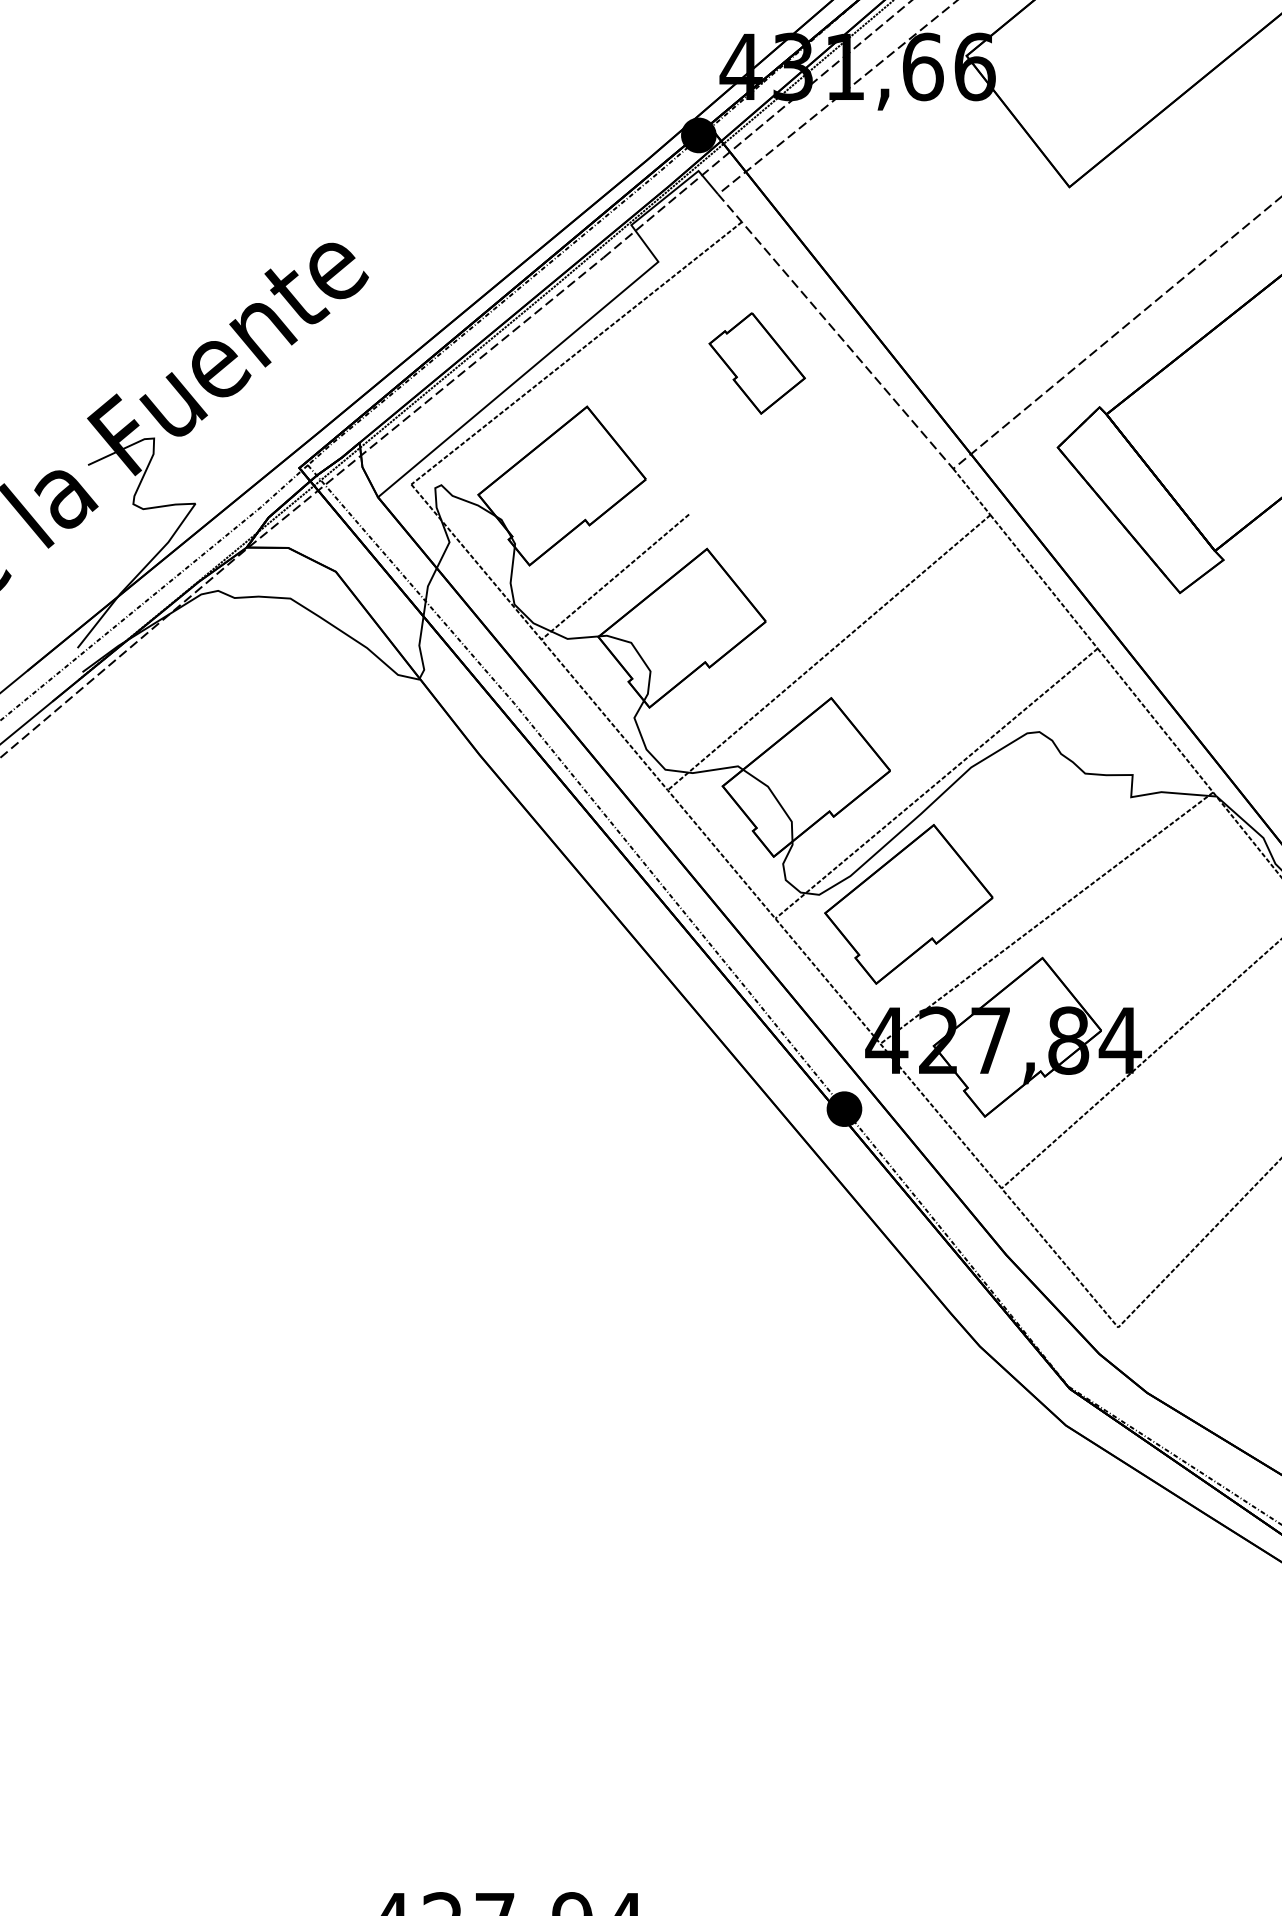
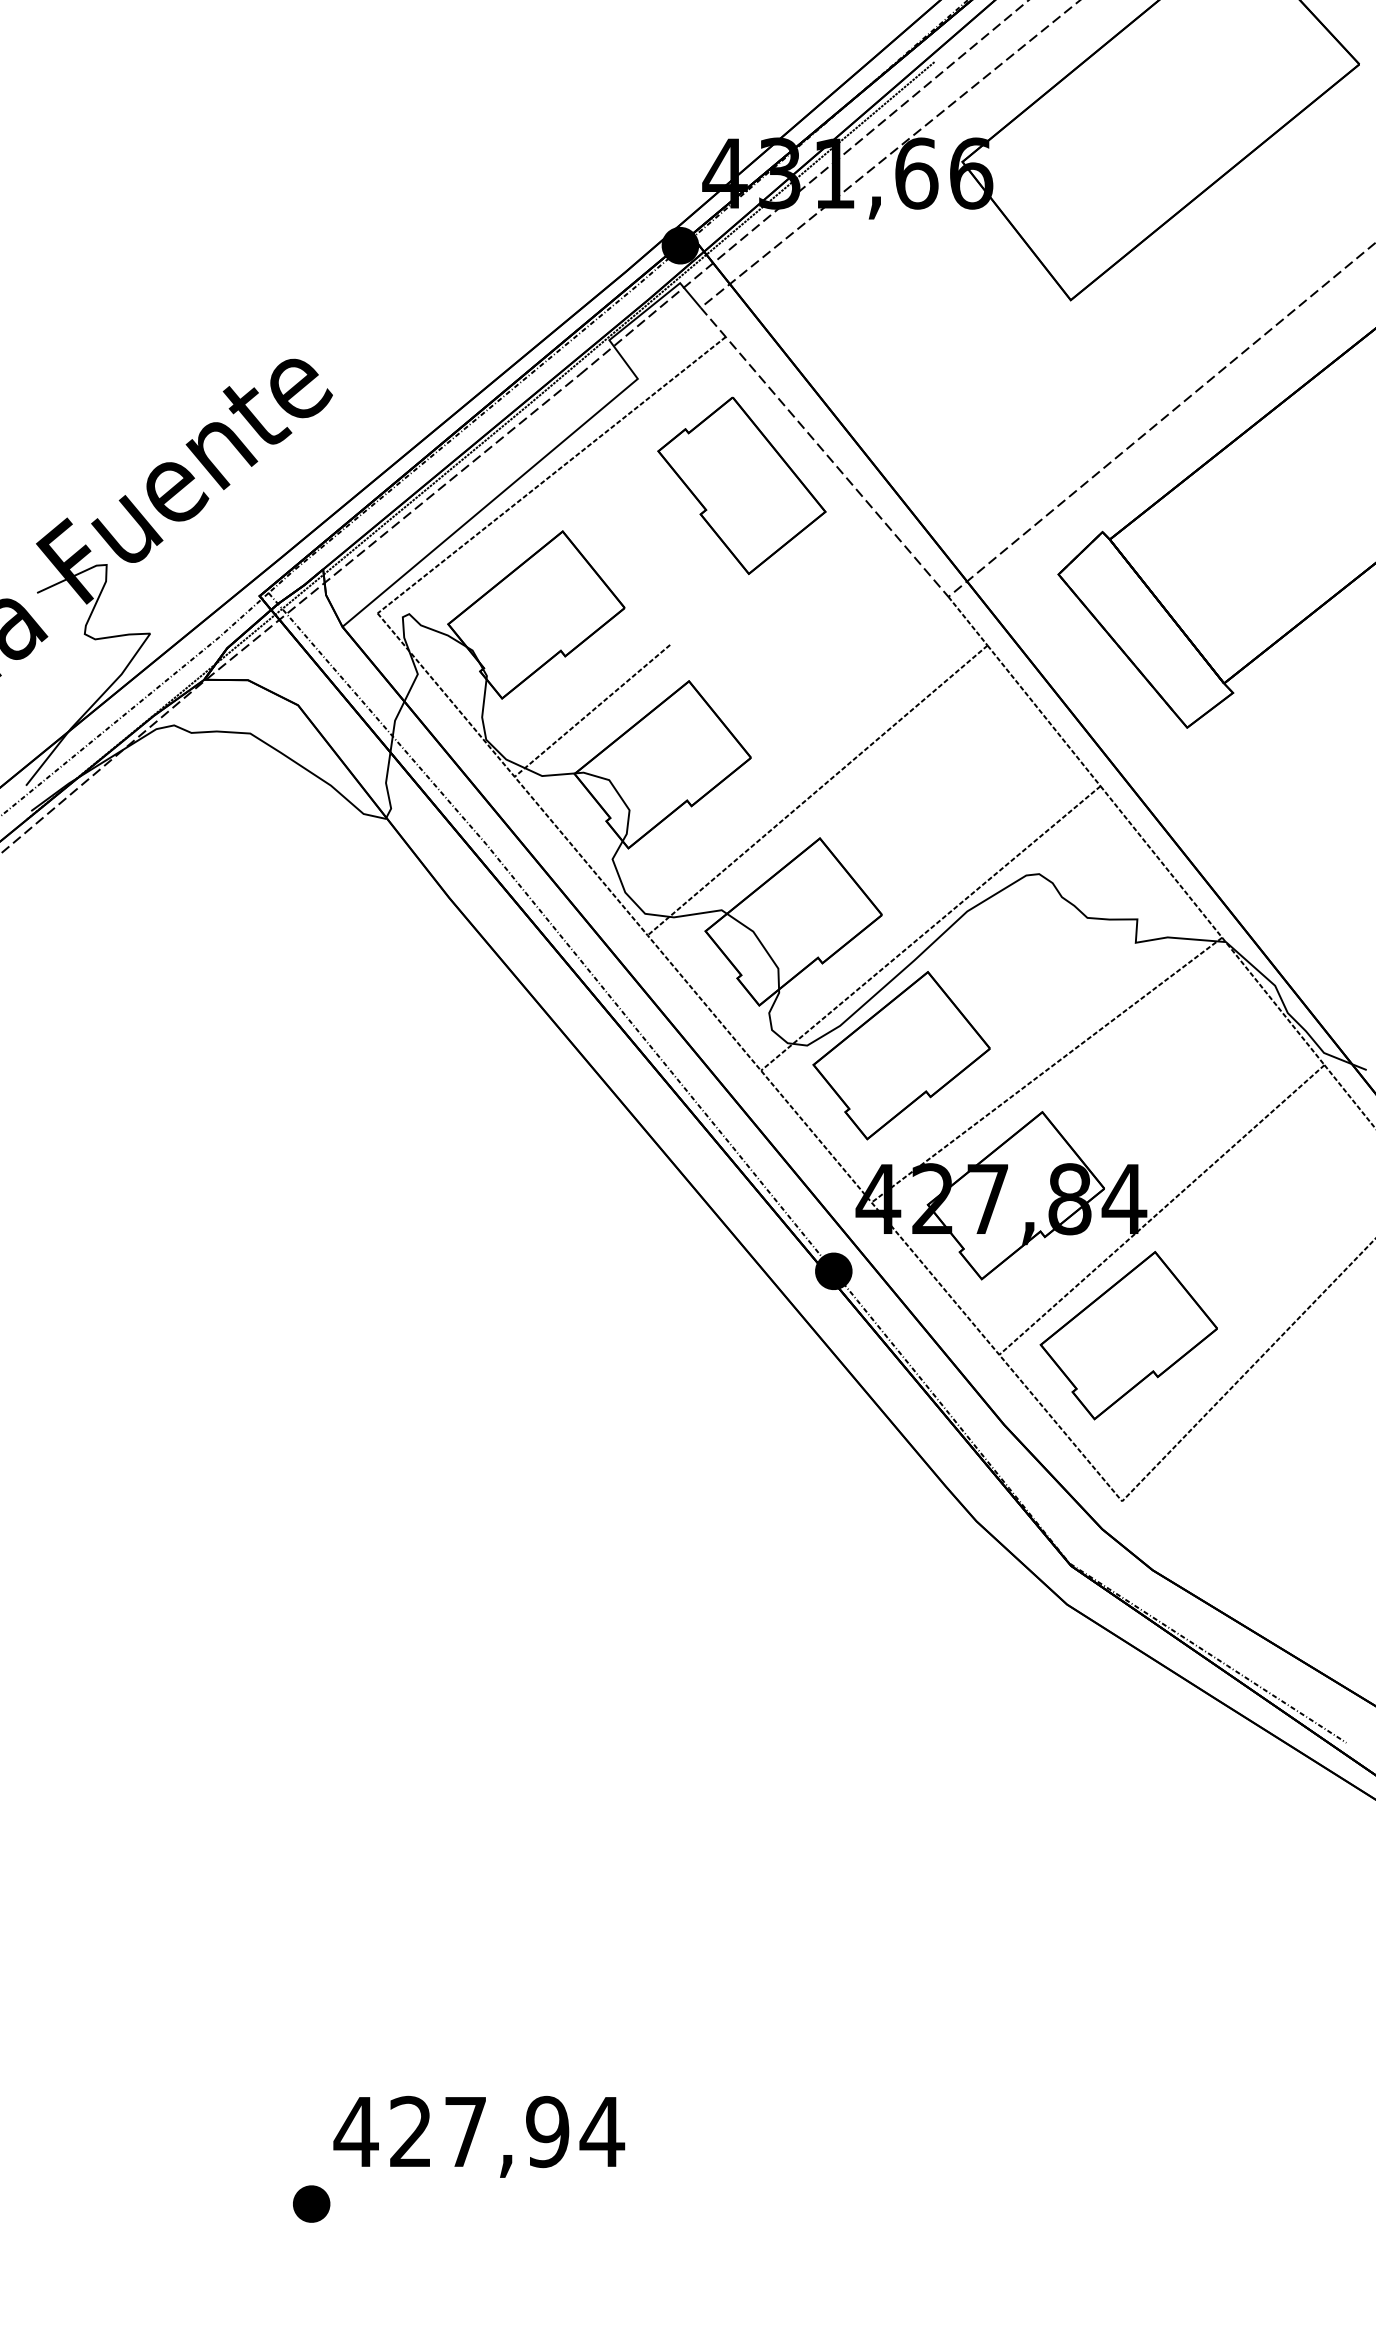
part: (756, 363) -> (741, 485), size x1.67
part: (1124, 1170) -> (1128, 1335), added

